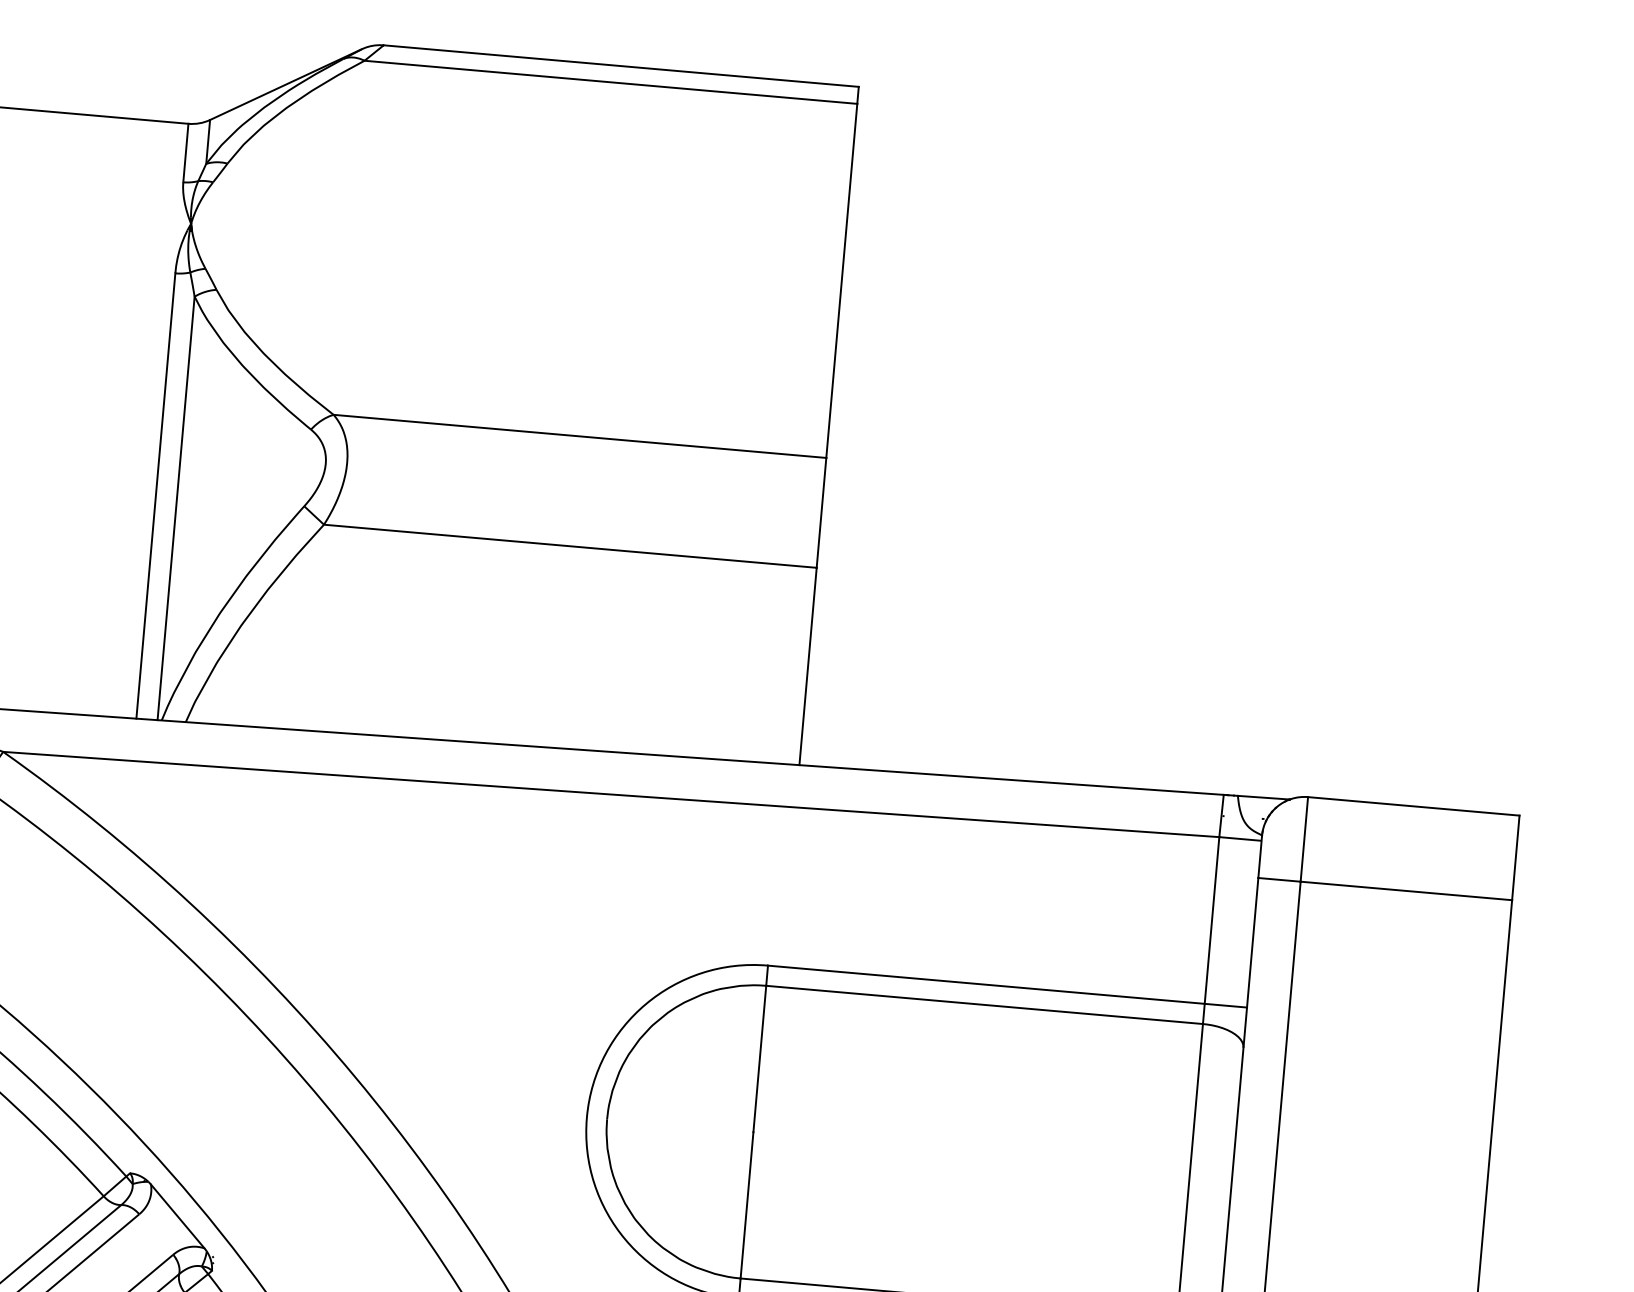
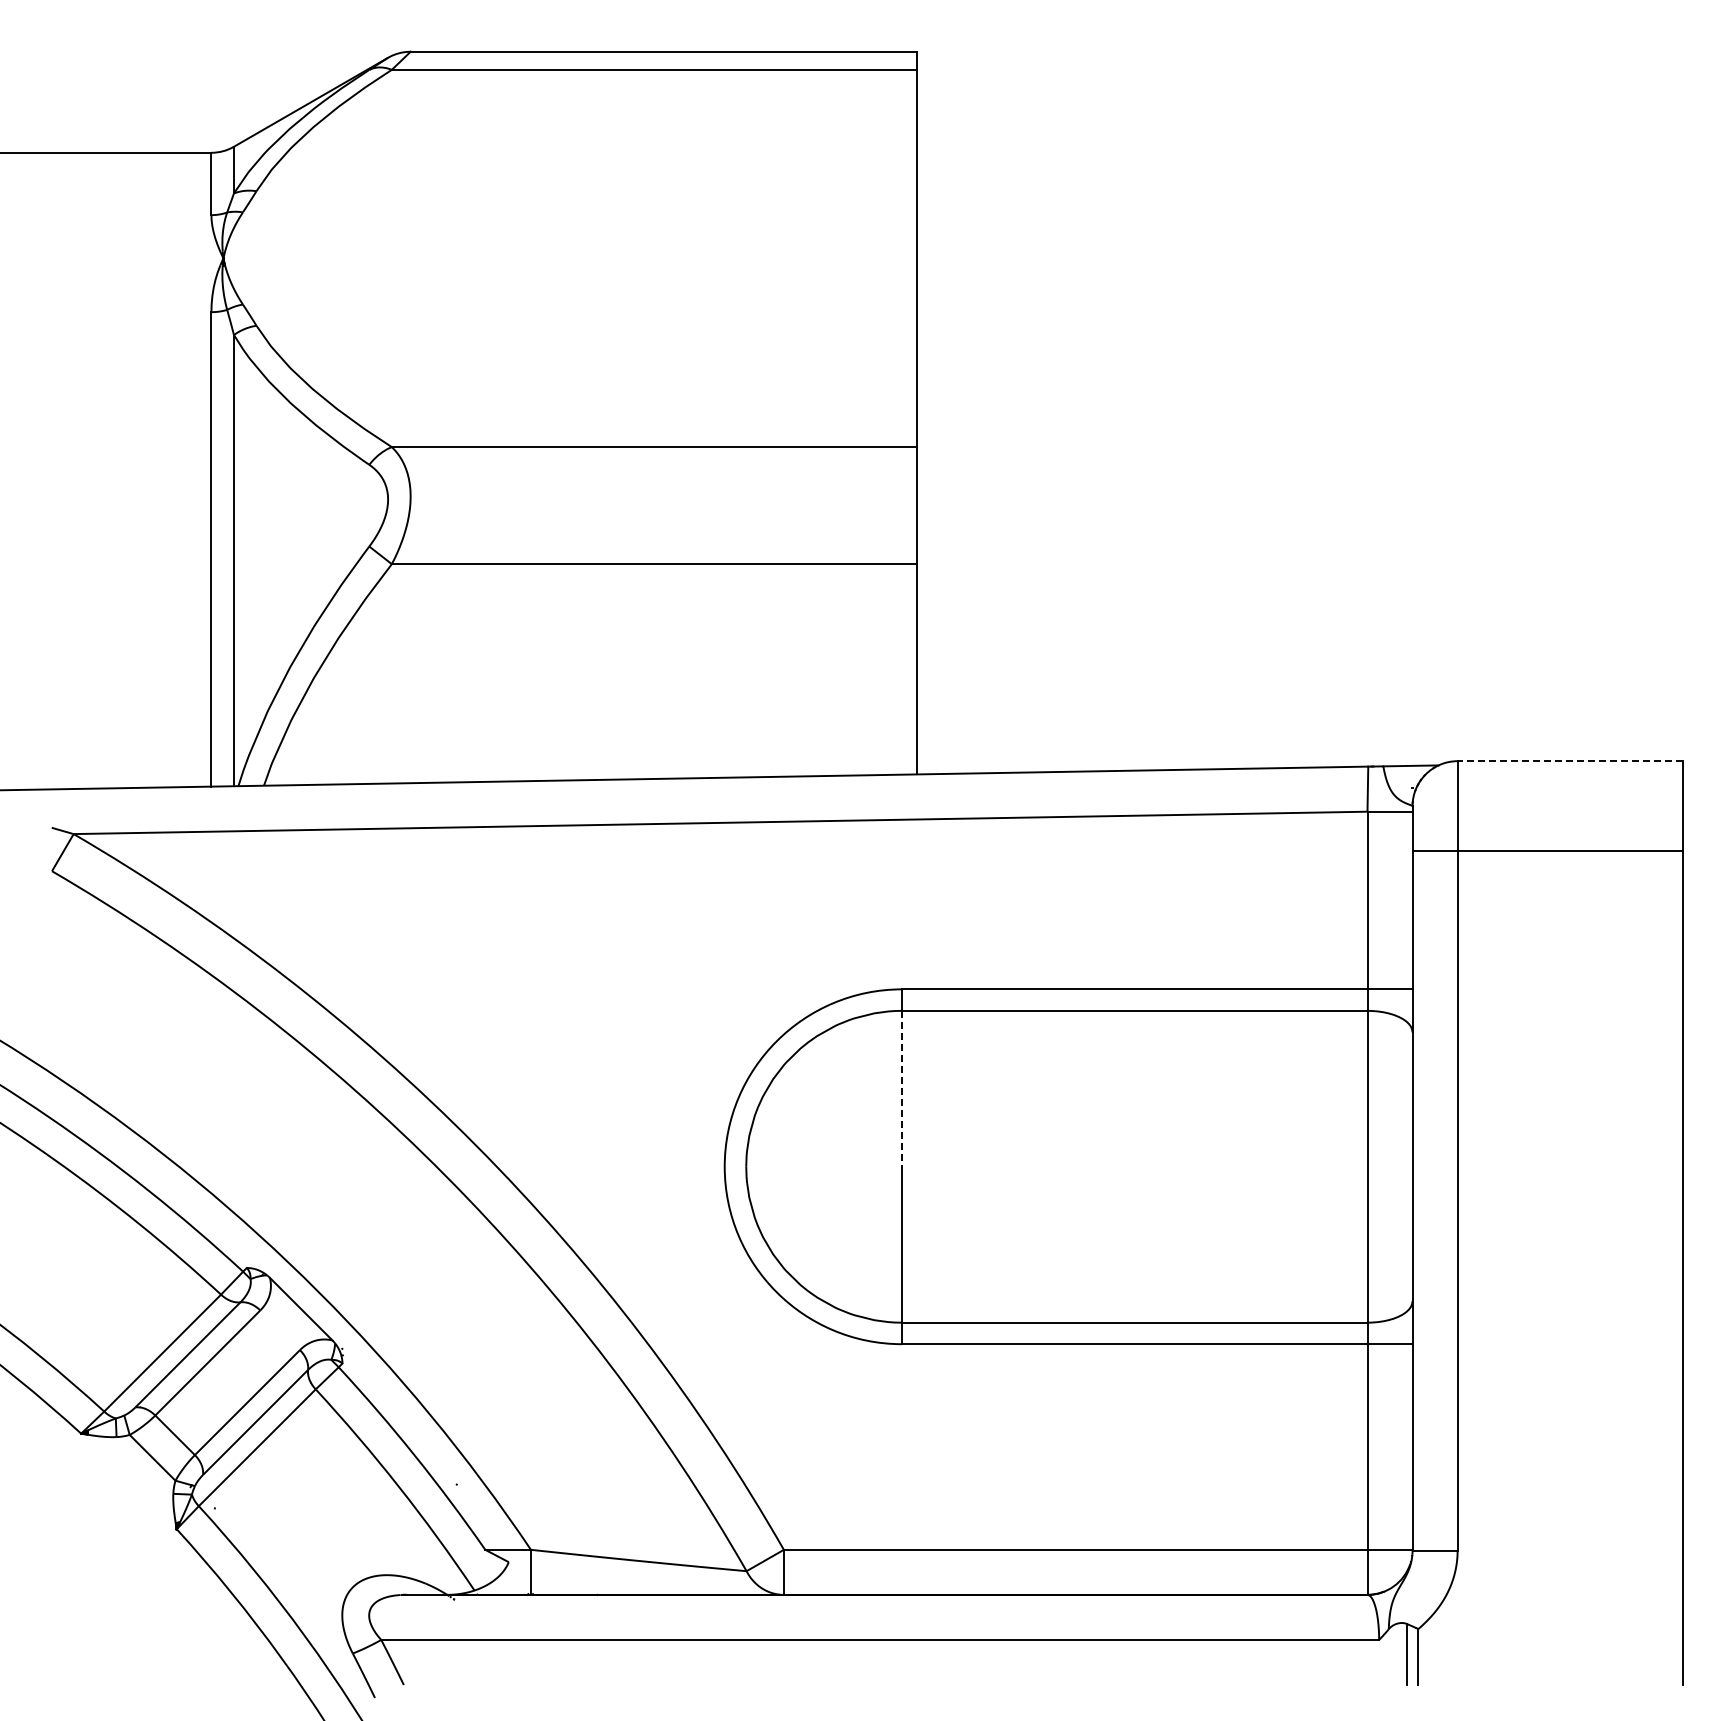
line: (1413, 806) -> (1570, 761), solid -> dashed
line: (760, 1058) -> (902, 1088), solid -> dashed

